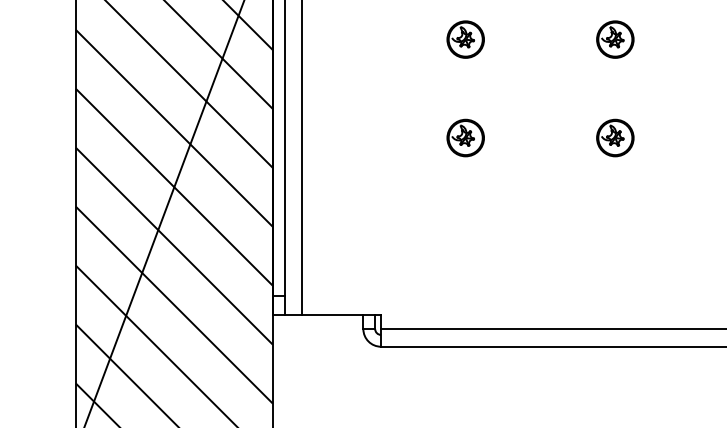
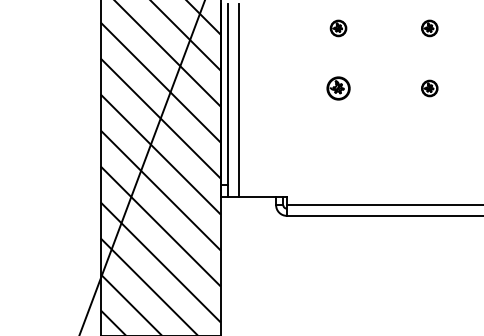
part: (465, 39) -> (338, 28), size x0.7
part: (614, 39) -> (429, 28), size x0.7
part: (614, 138) -> (429, 88), size x0.7

